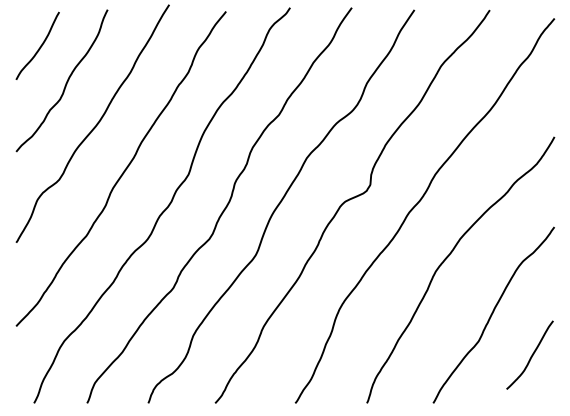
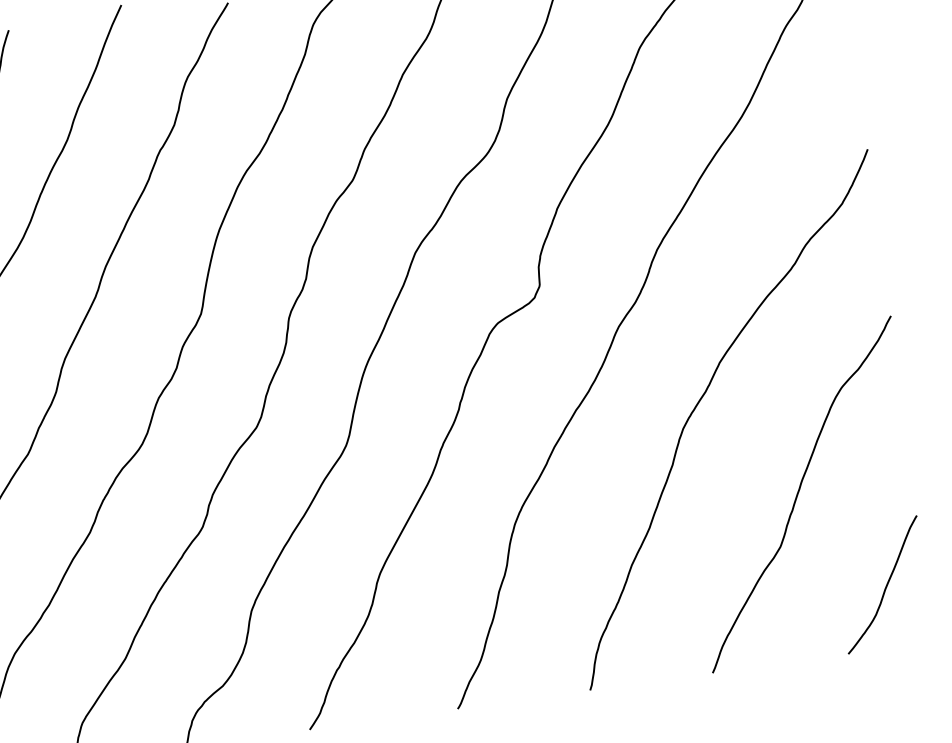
curve: (531, 354) -> (885, 583), moved

